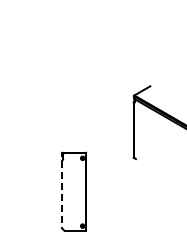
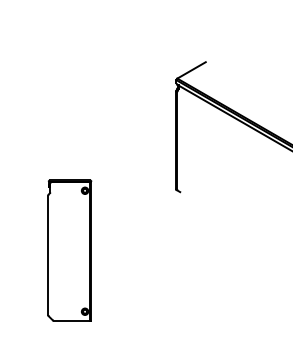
line: (62, 194) -> (49, 255), dashed -> solid

